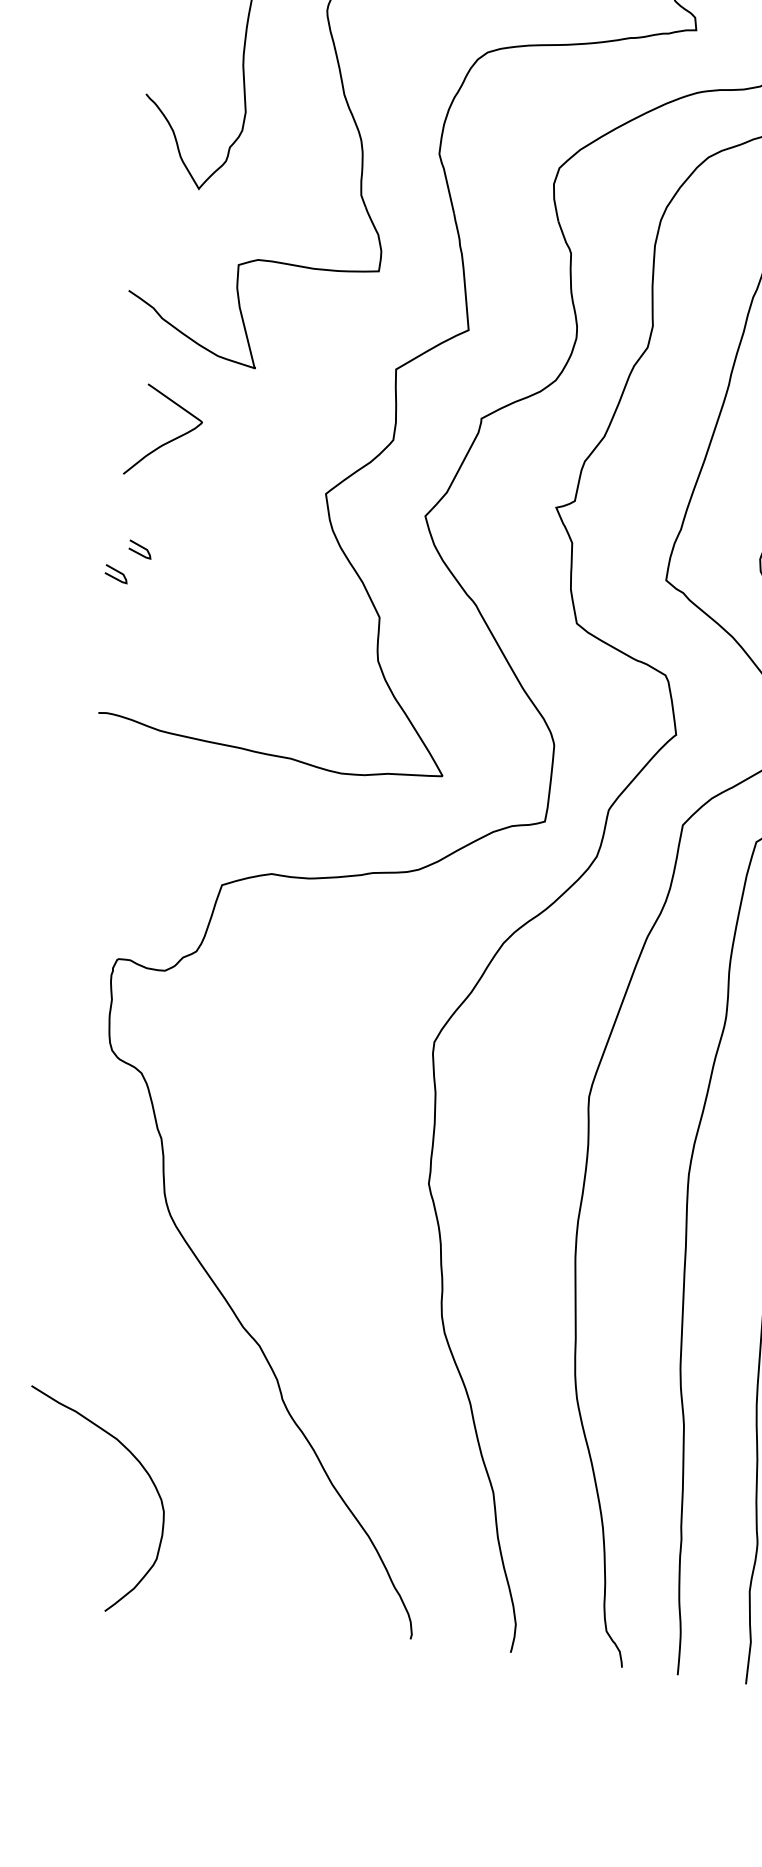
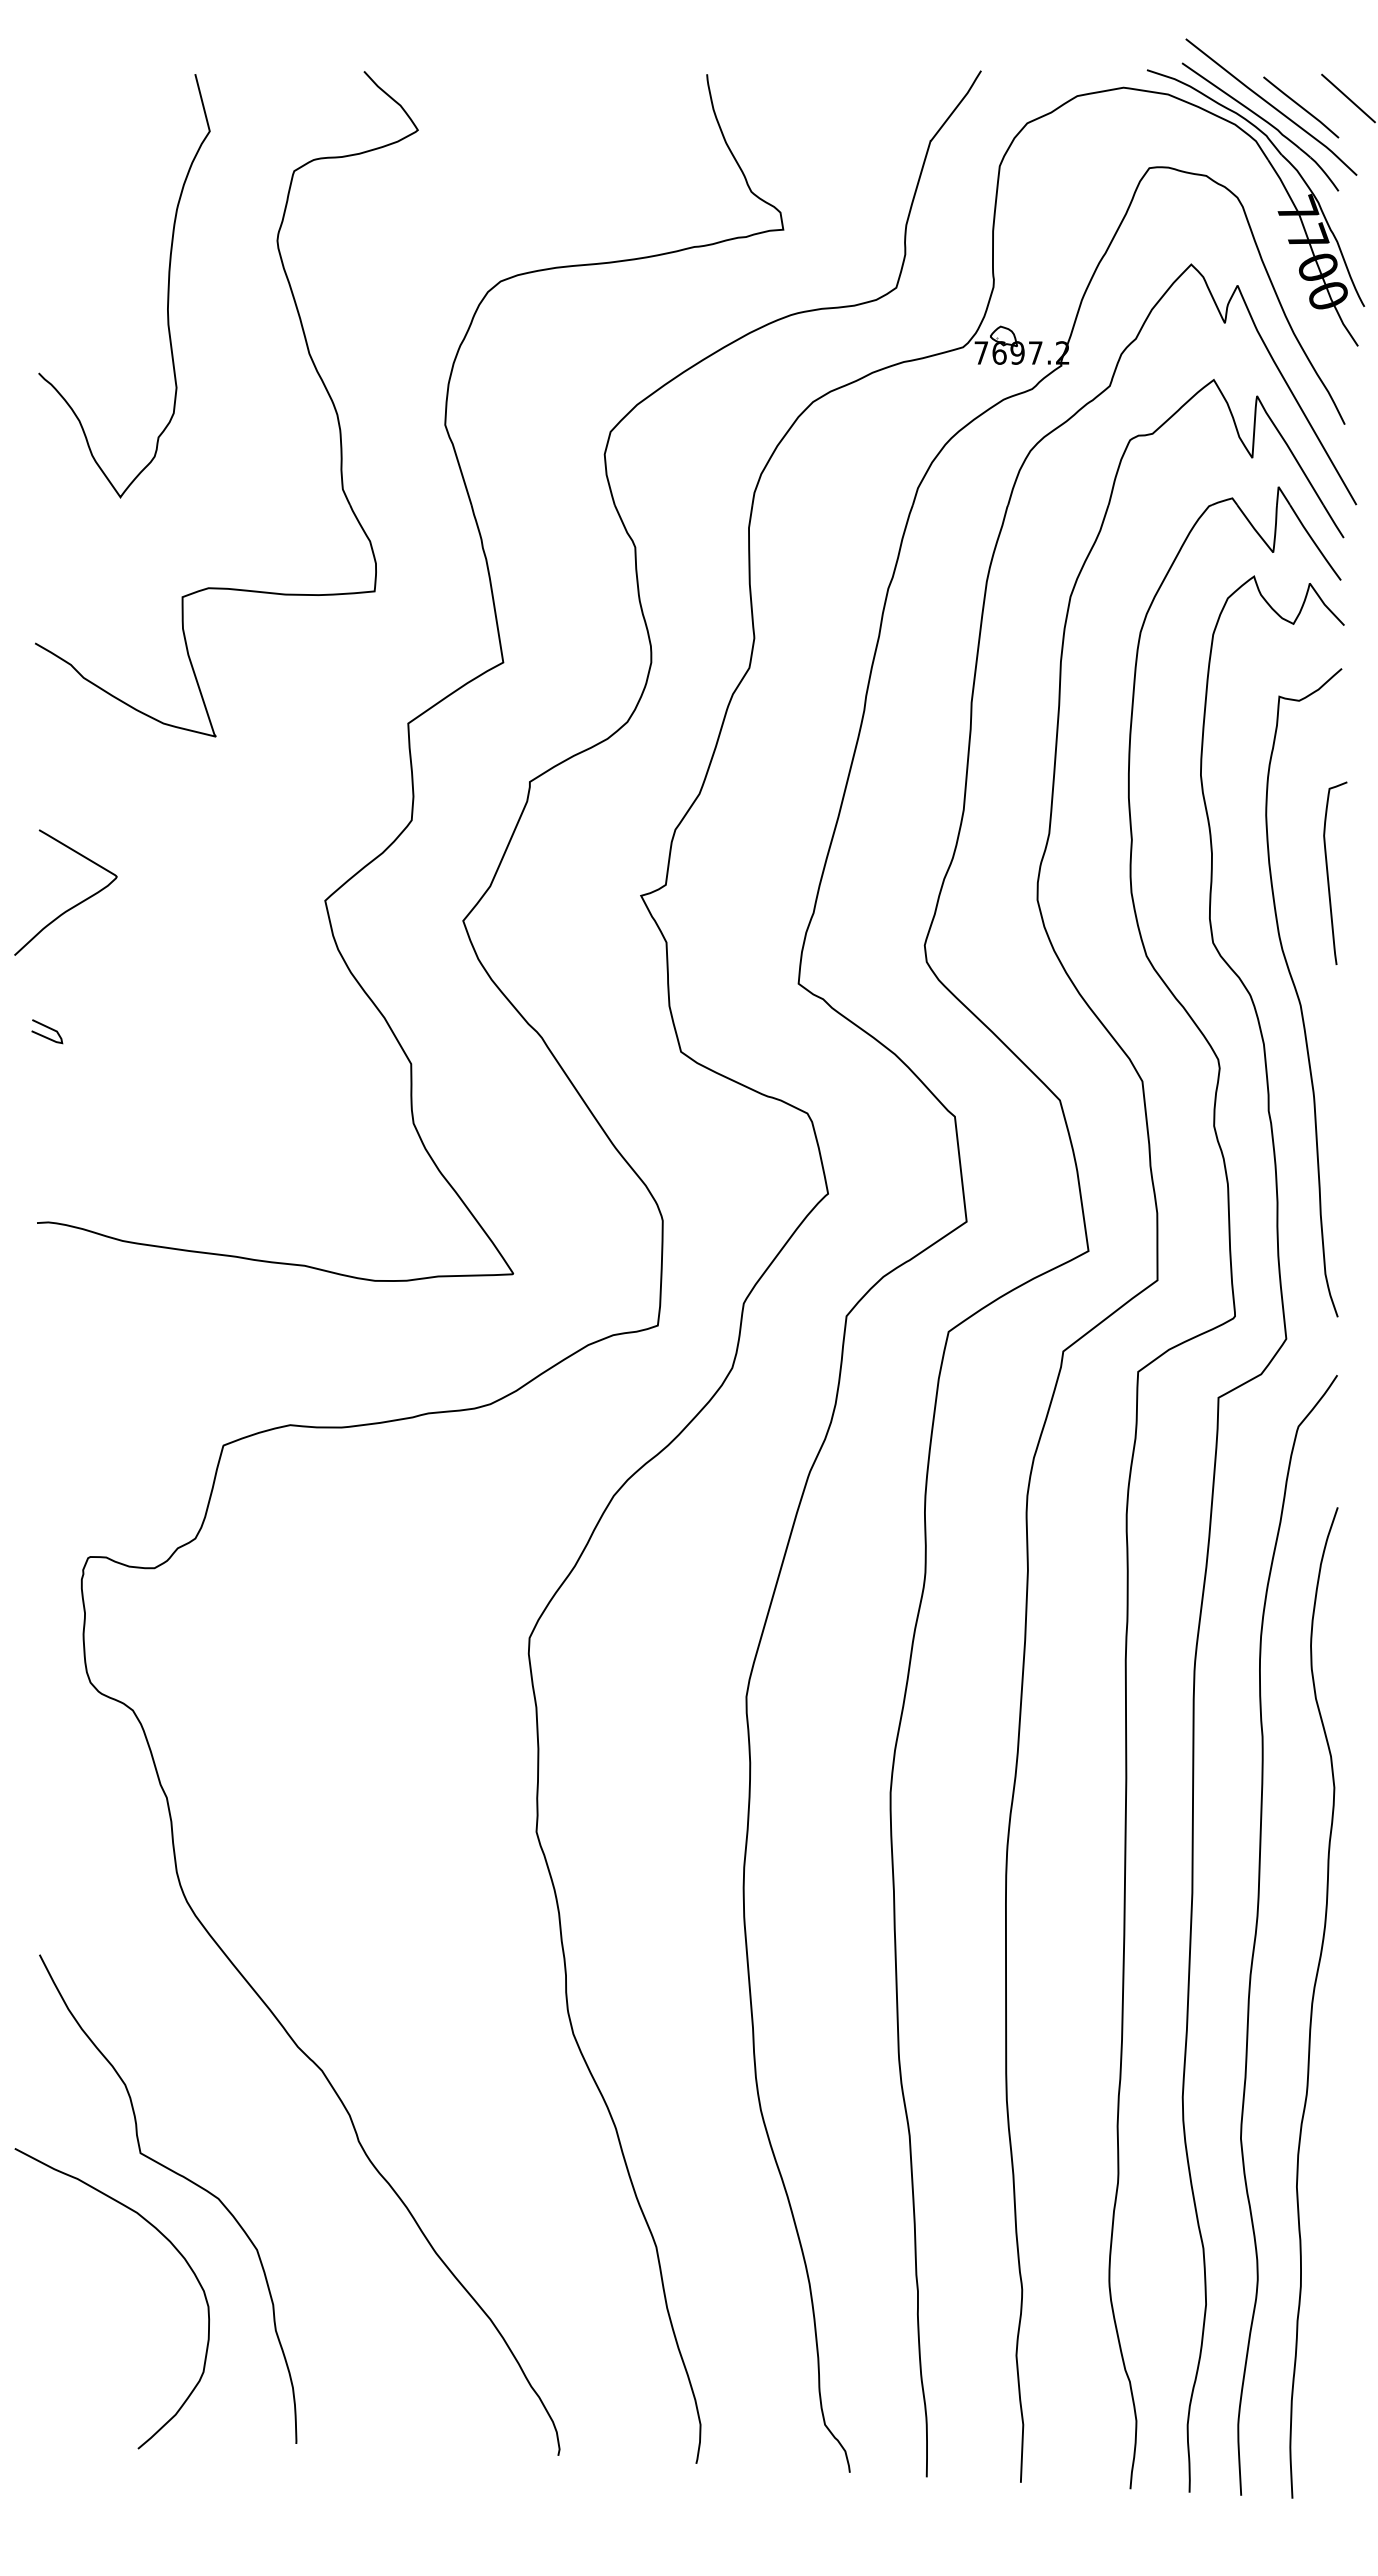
curve: (170, 440) -> (75, 904), moved
curve: (140, 547) -> (77, 992), removed
curve: (150, 1415) -> (180, 2176), added

